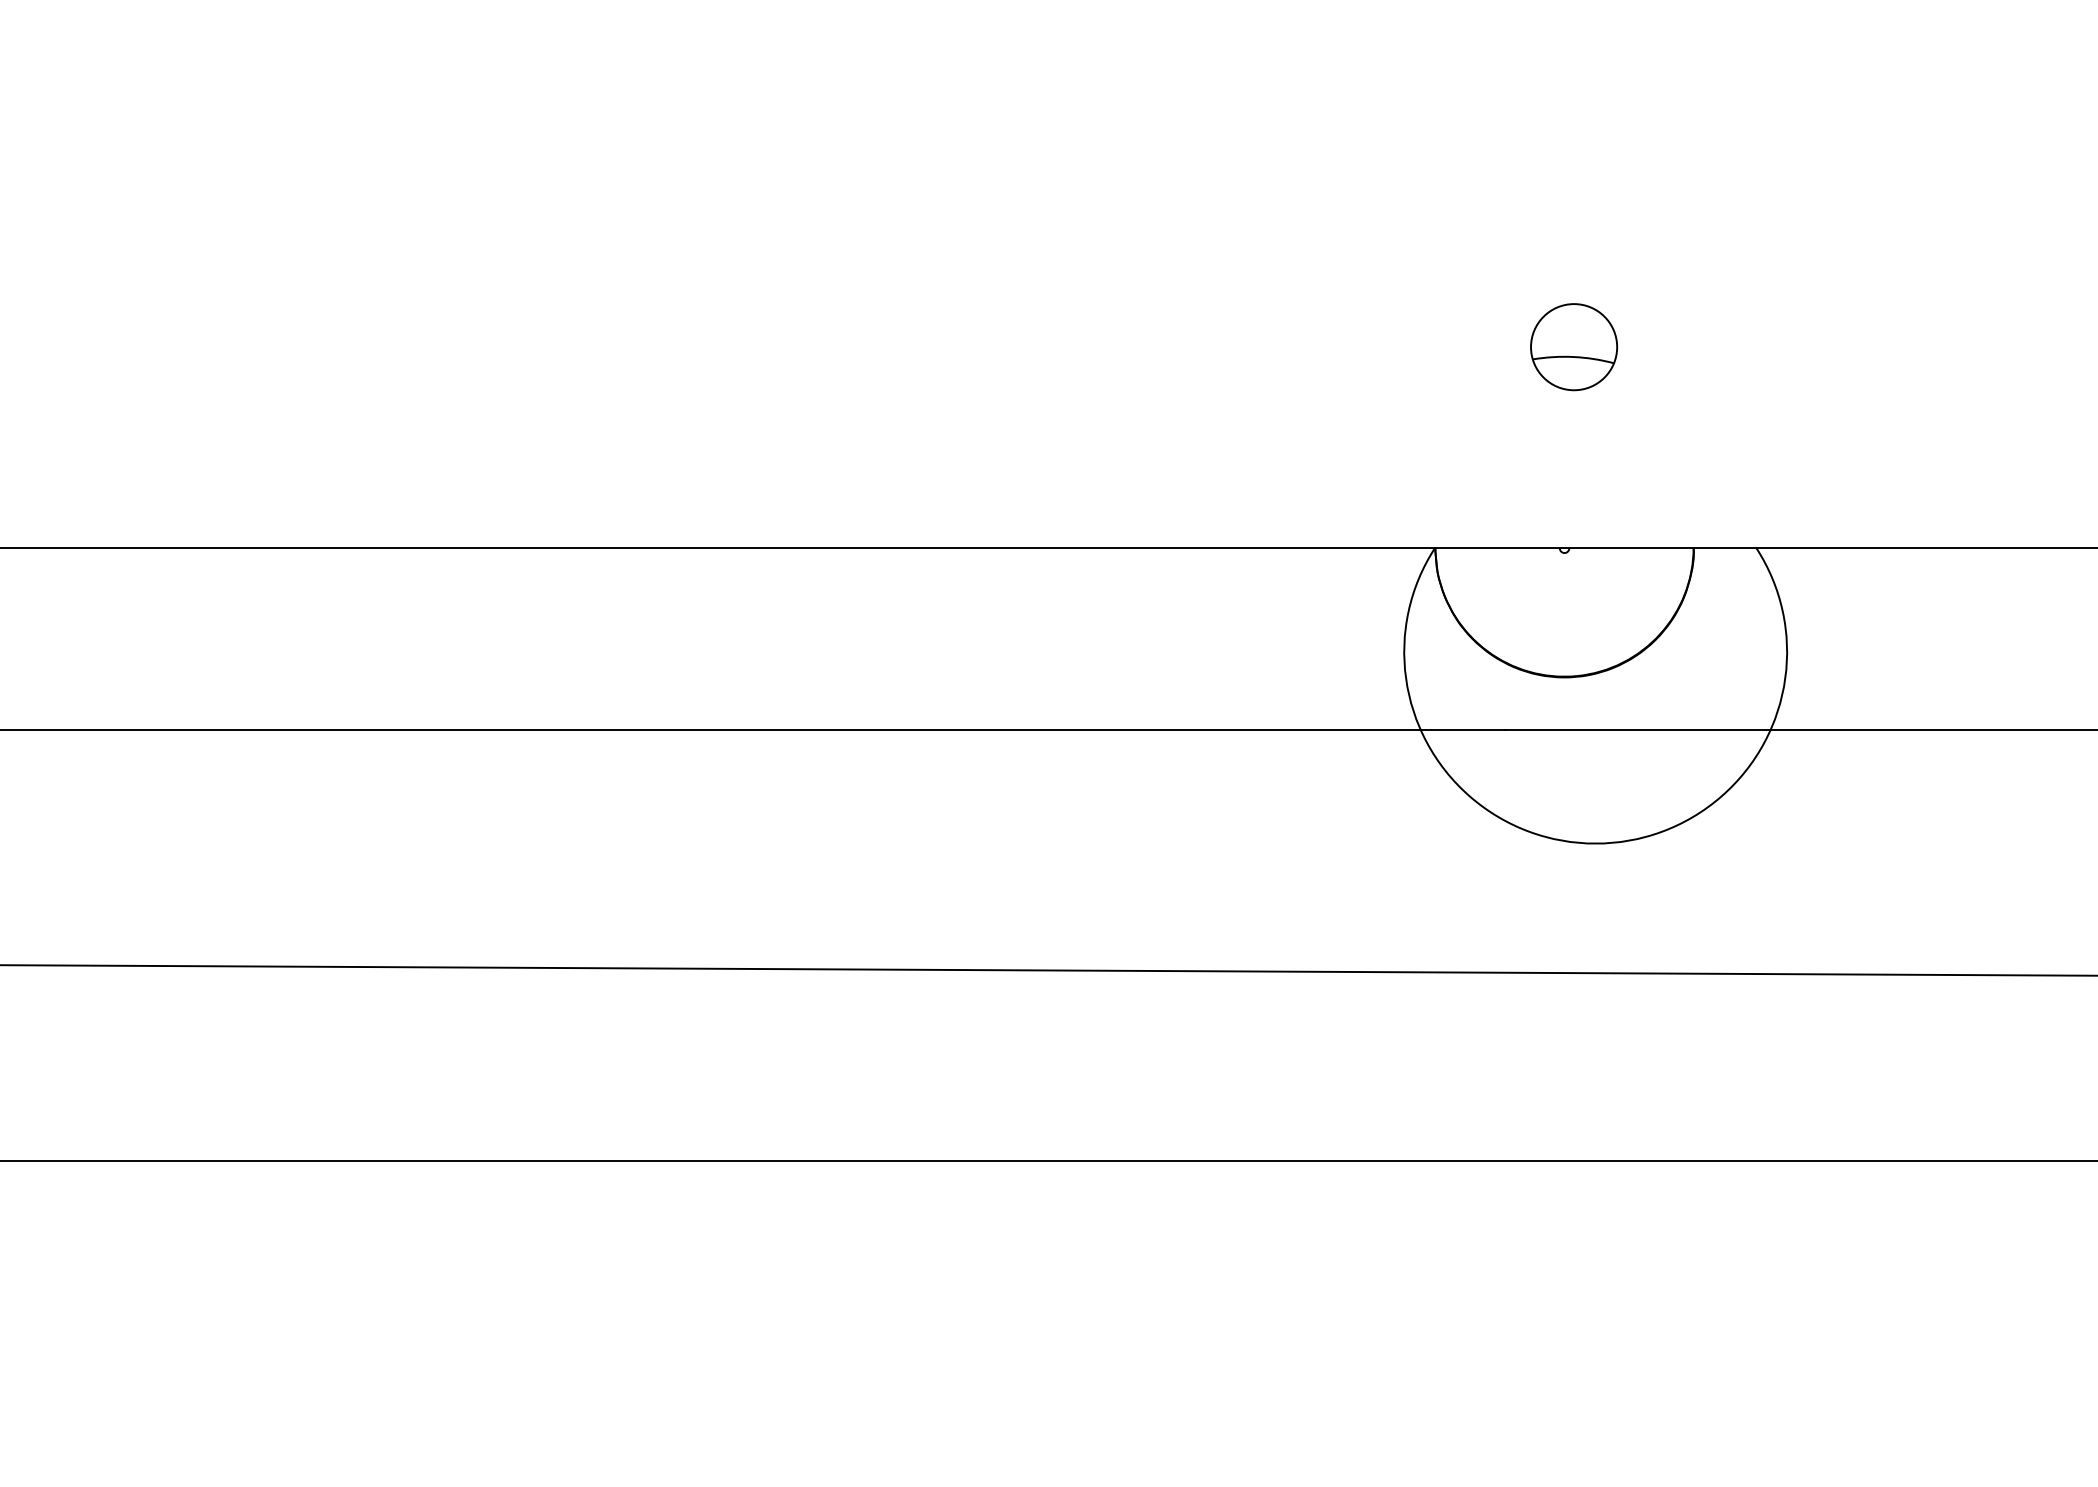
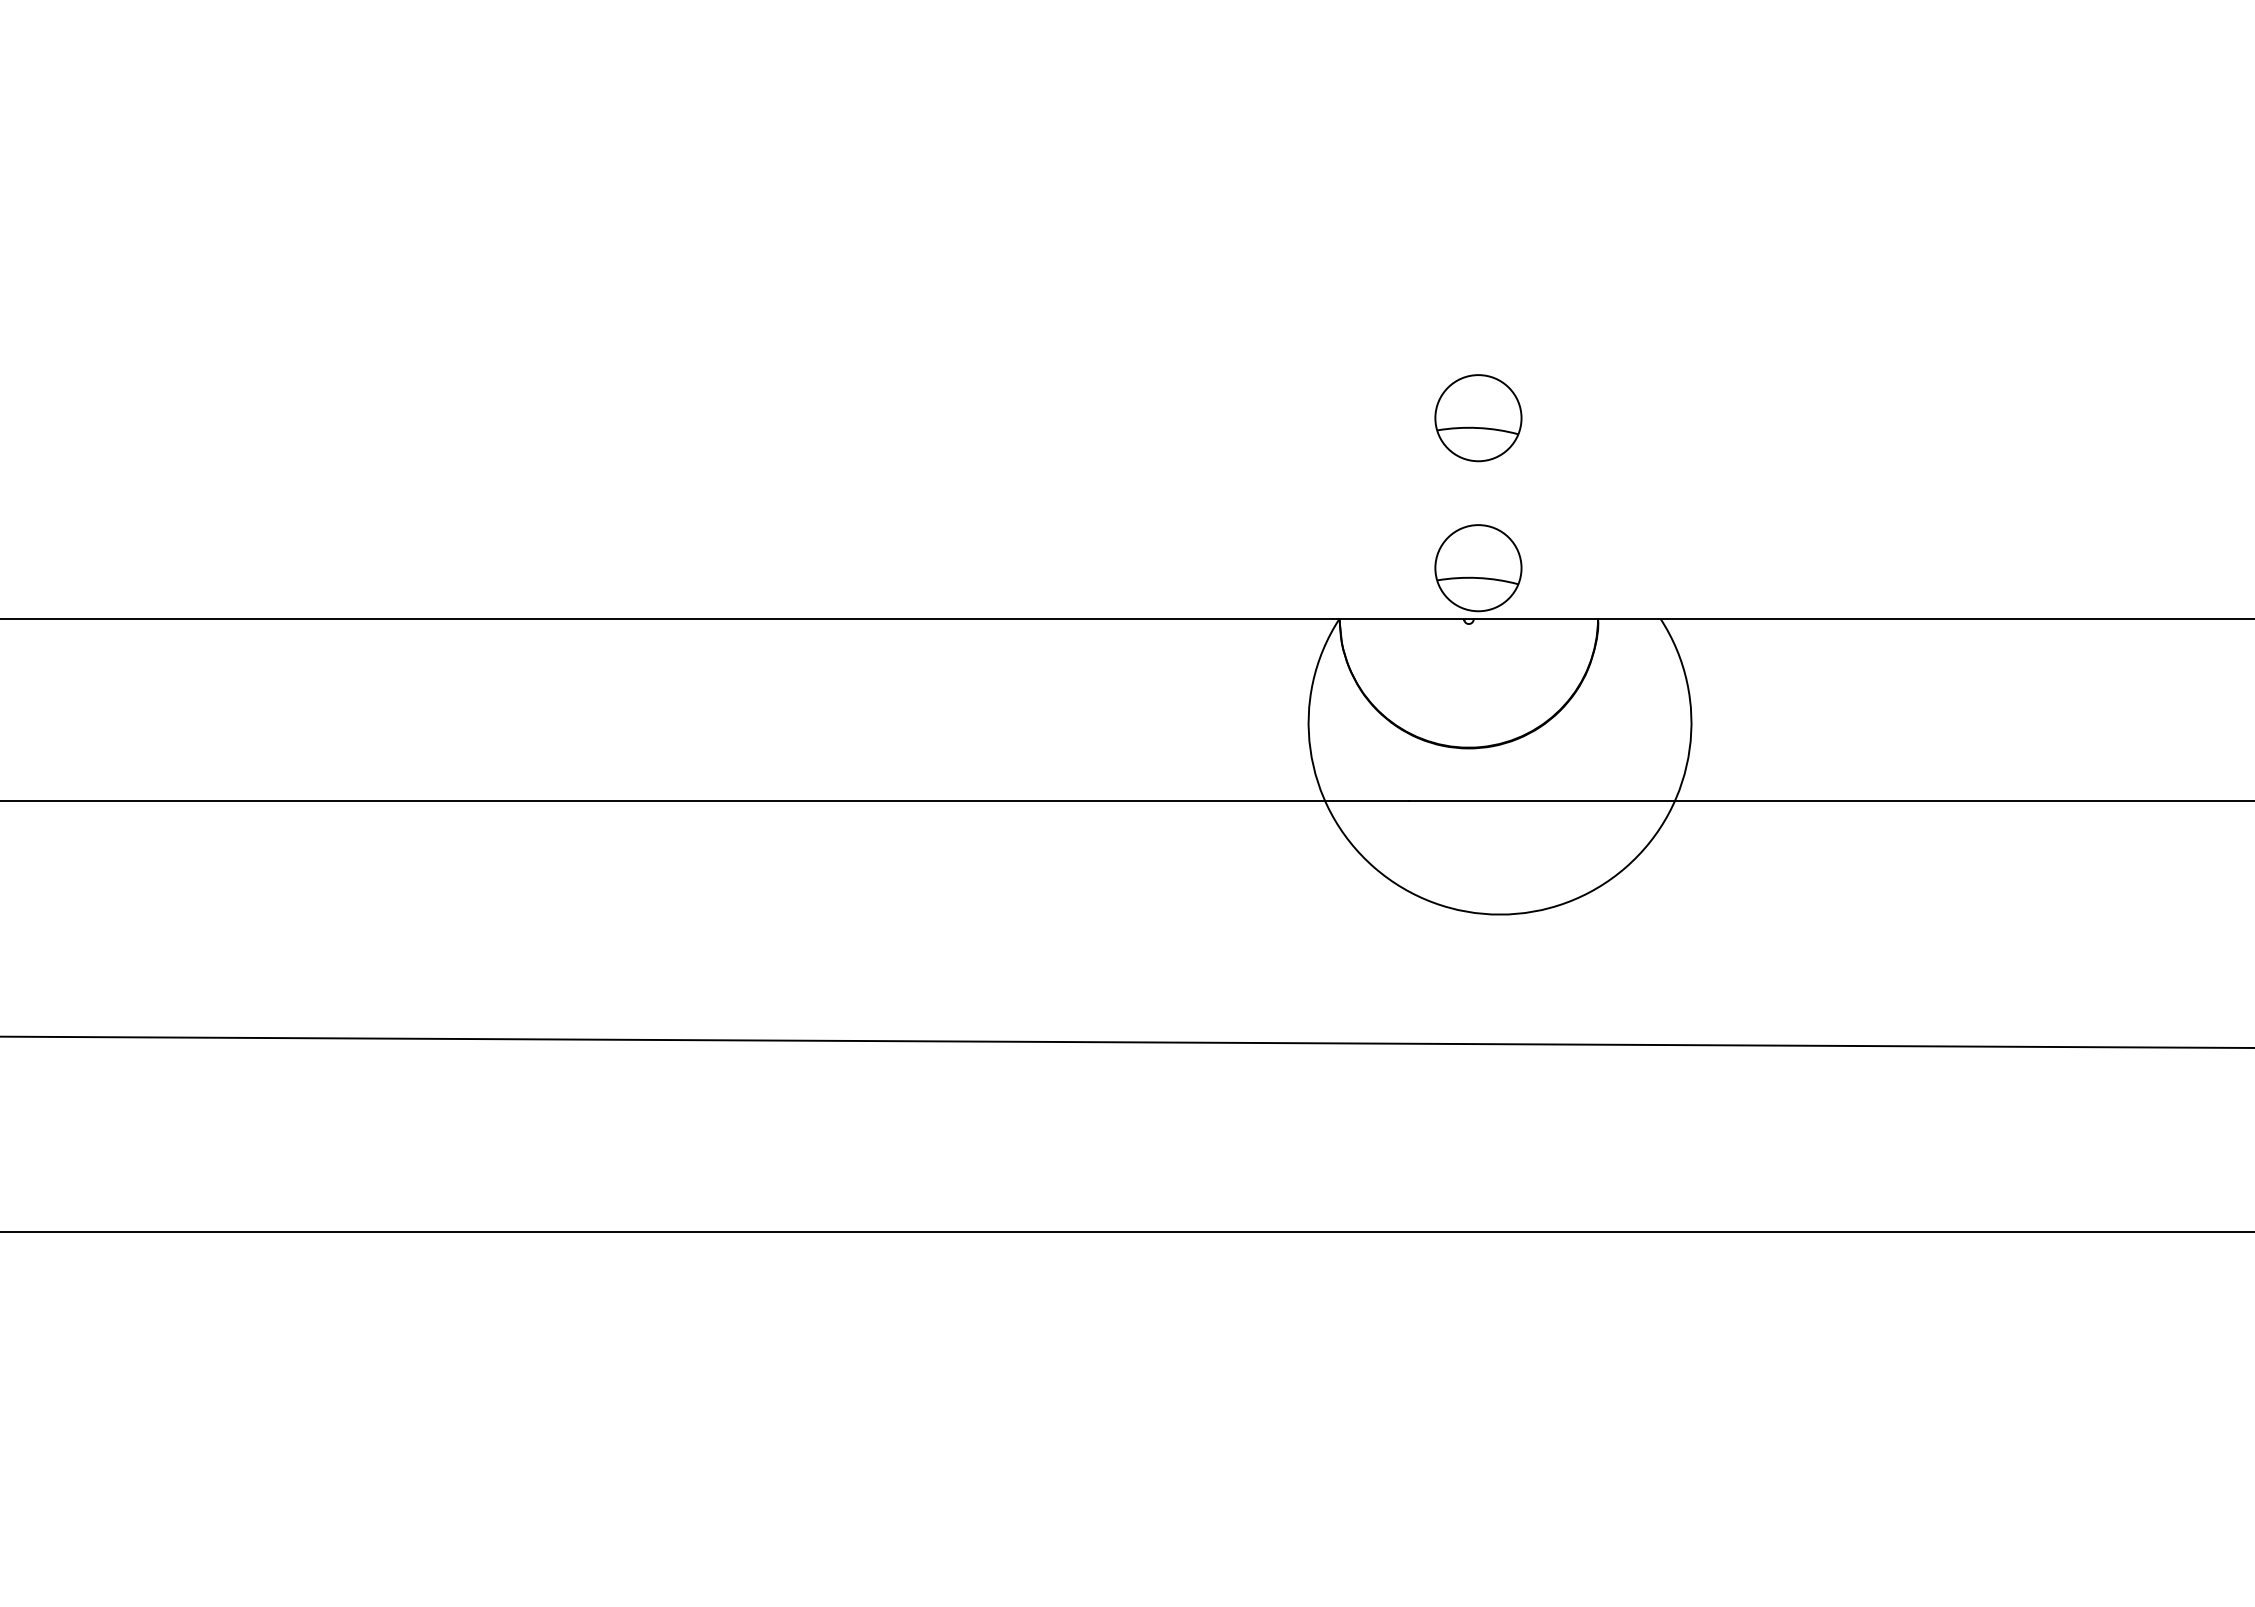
part: (1574, 497) -> (1478, 568), added

